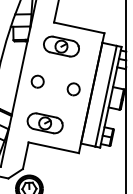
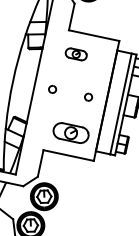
part: (60, 46) -> (75, 54), size x0.6
part: (37, 81) -> (52, 89), size x0.6
part: (73, 89) -> (88, 97), size x0.6
part: (44, 122) -> (70, 132), moved

